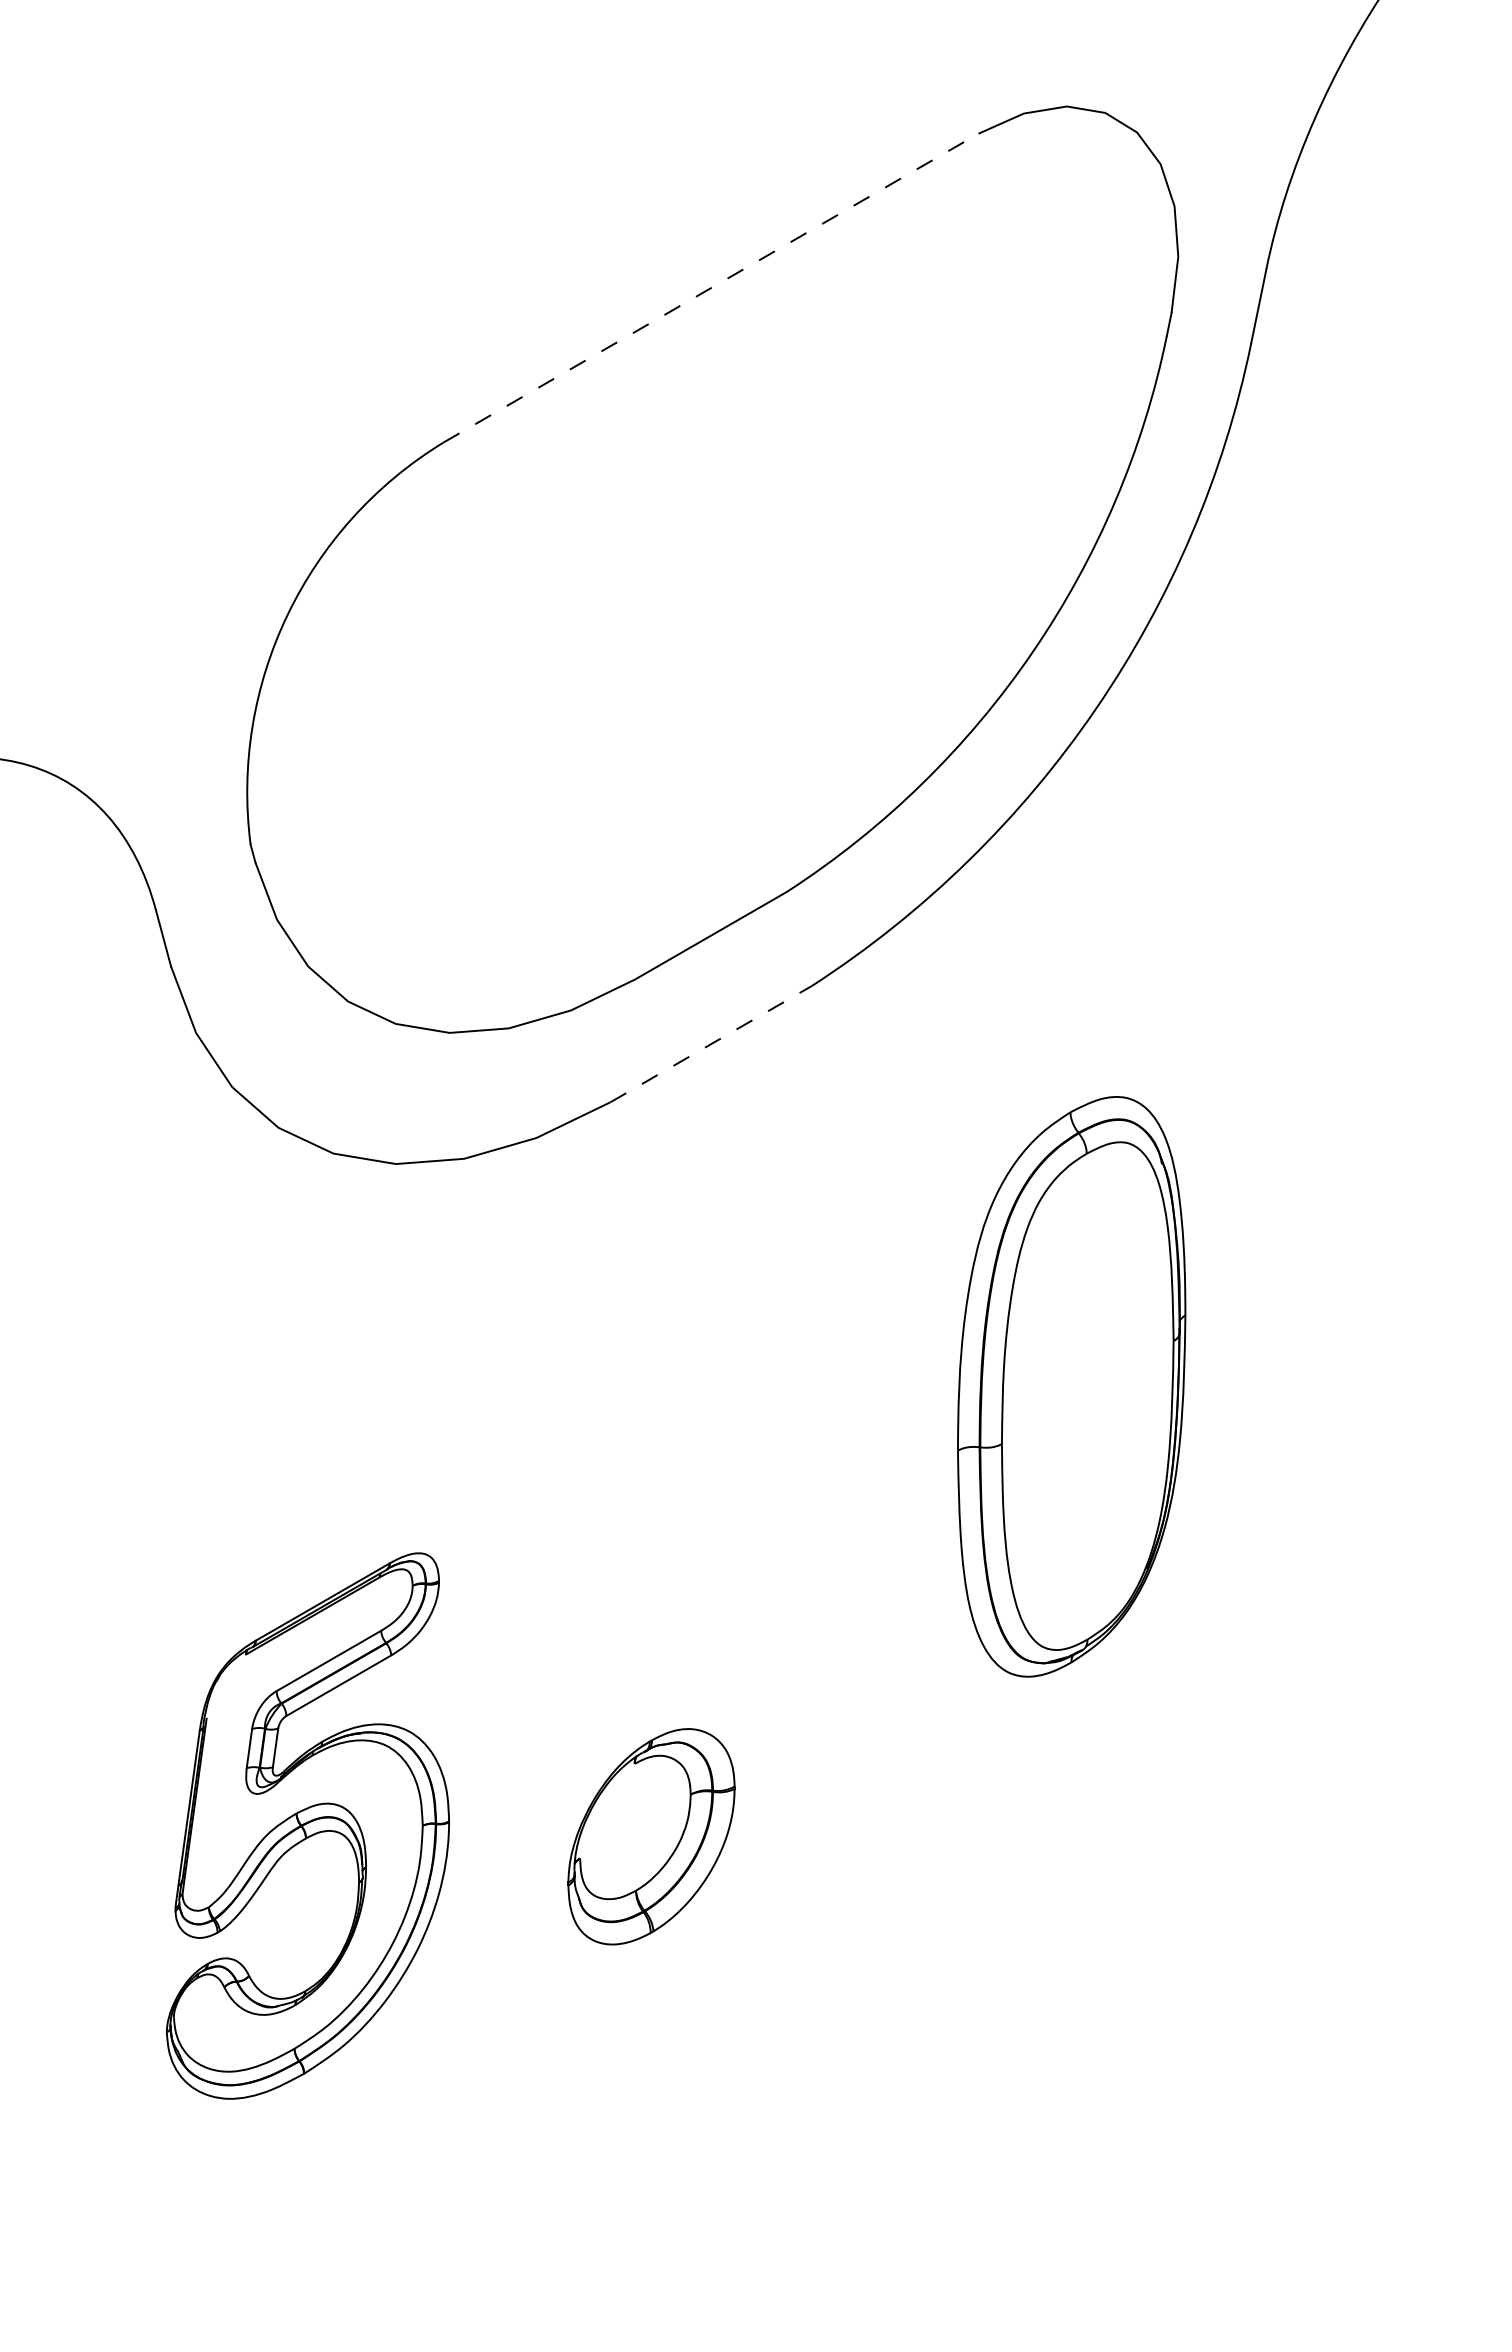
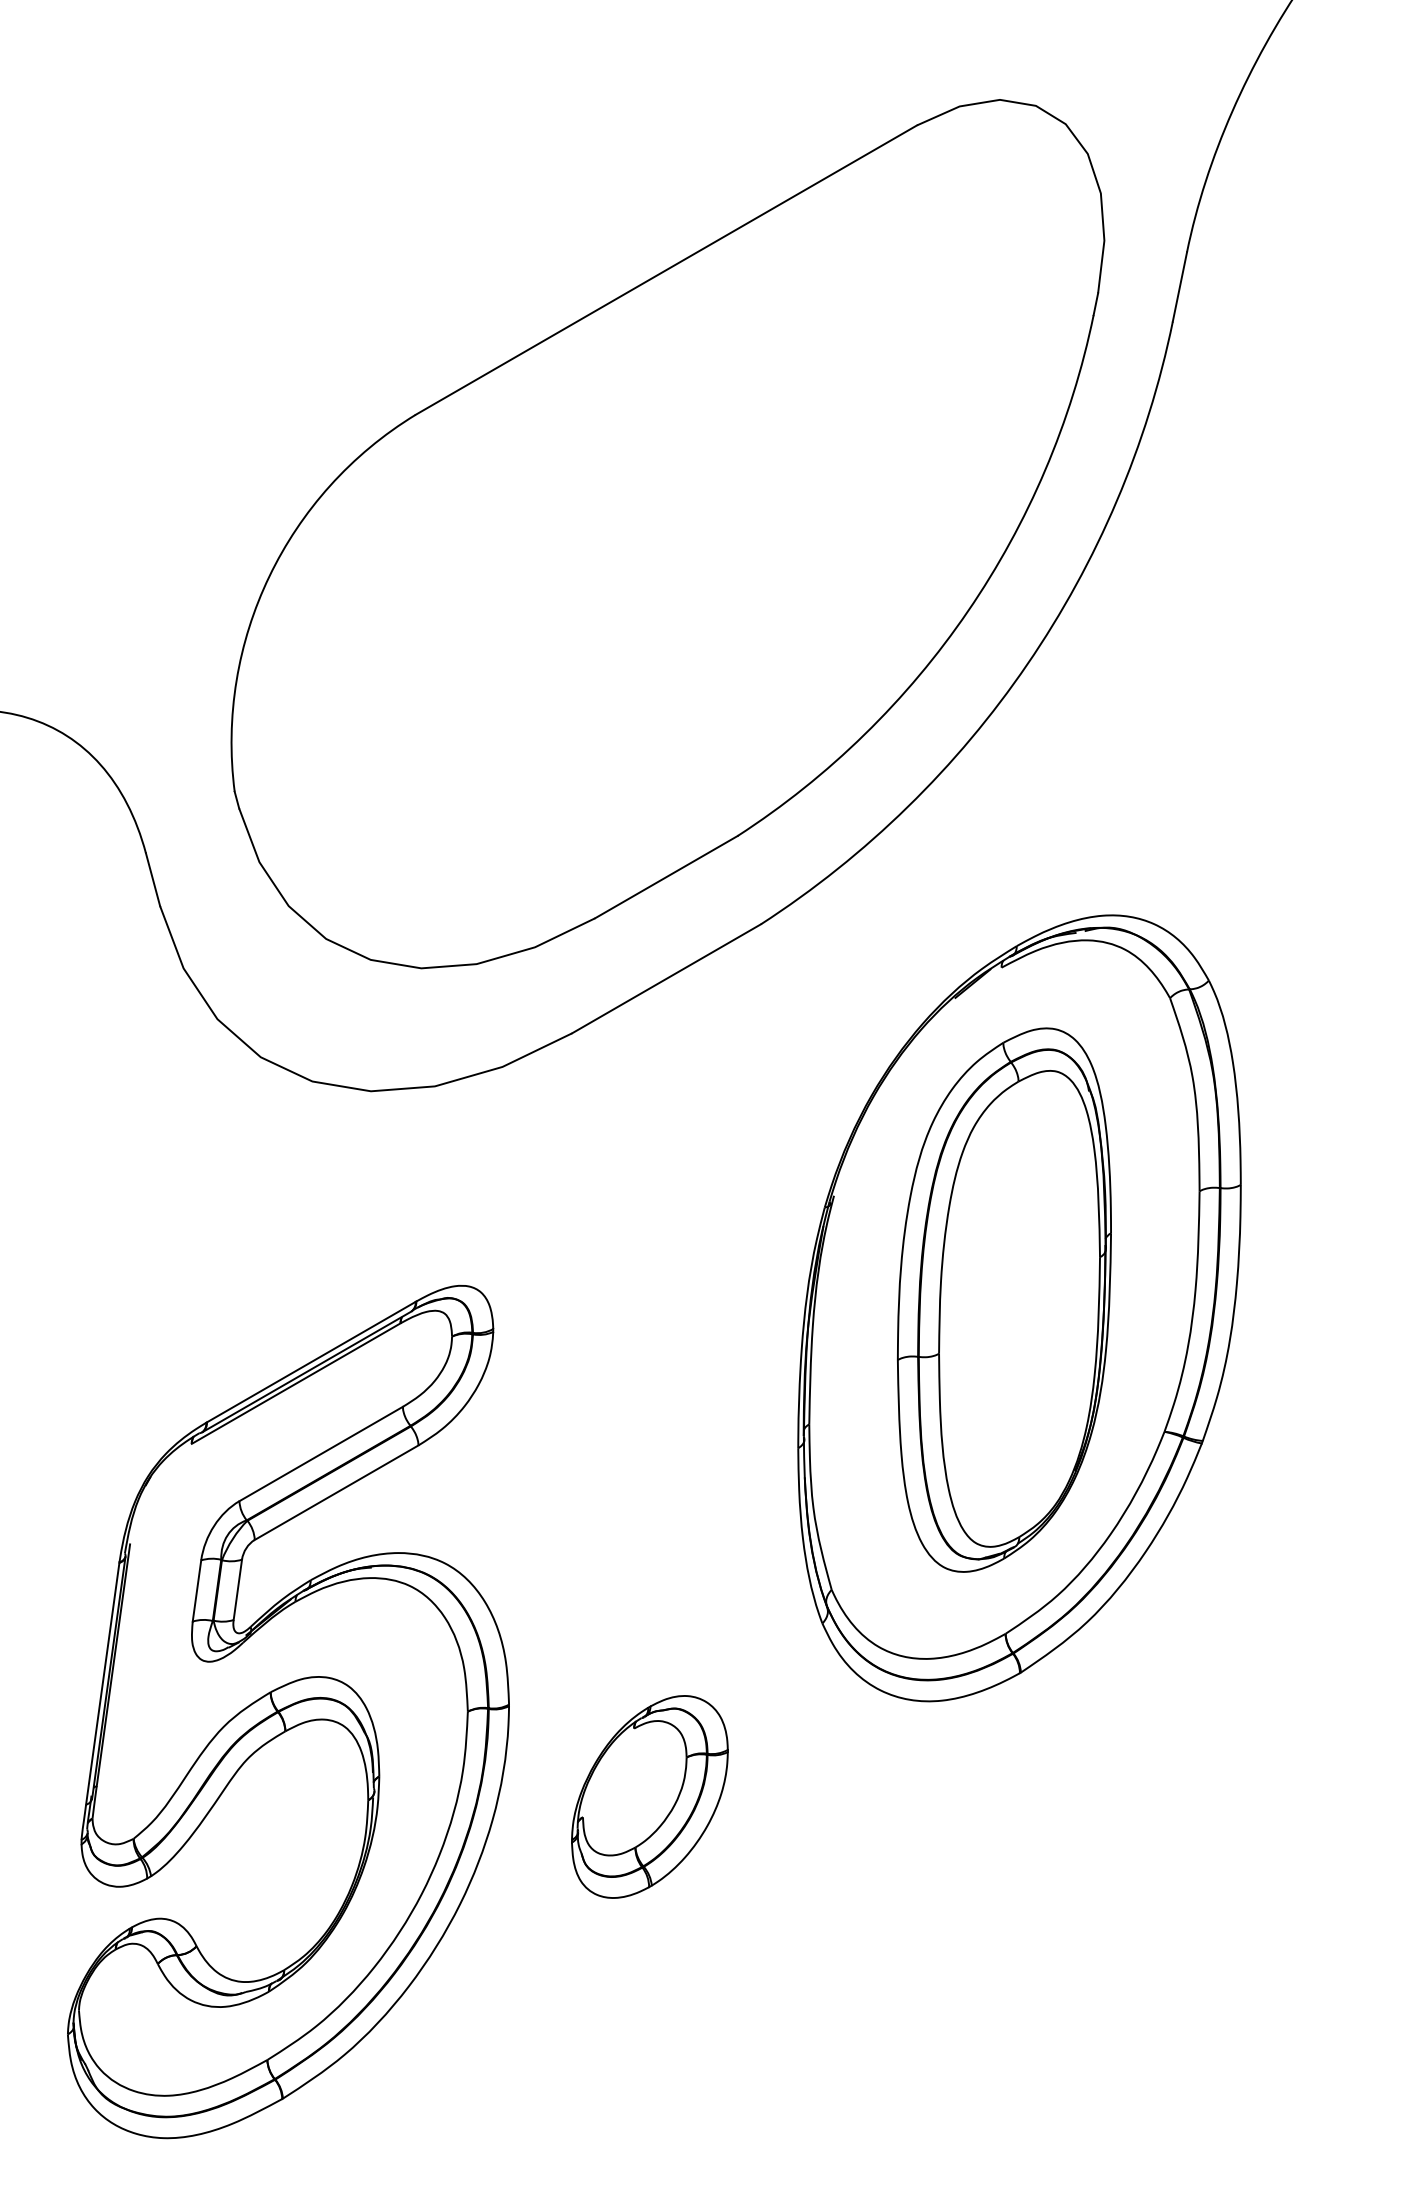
line: (711, 288) -> (666, 270), dashed -> solid
line: (711, 1043) -> (666, 978), dashed -> solid
part: (1087, 1395) -> (1019, 1308), added
part: (307, 1825) -> (288, 1711), size x1.67
part: (651, 1836) -> (649, 1796), moved

